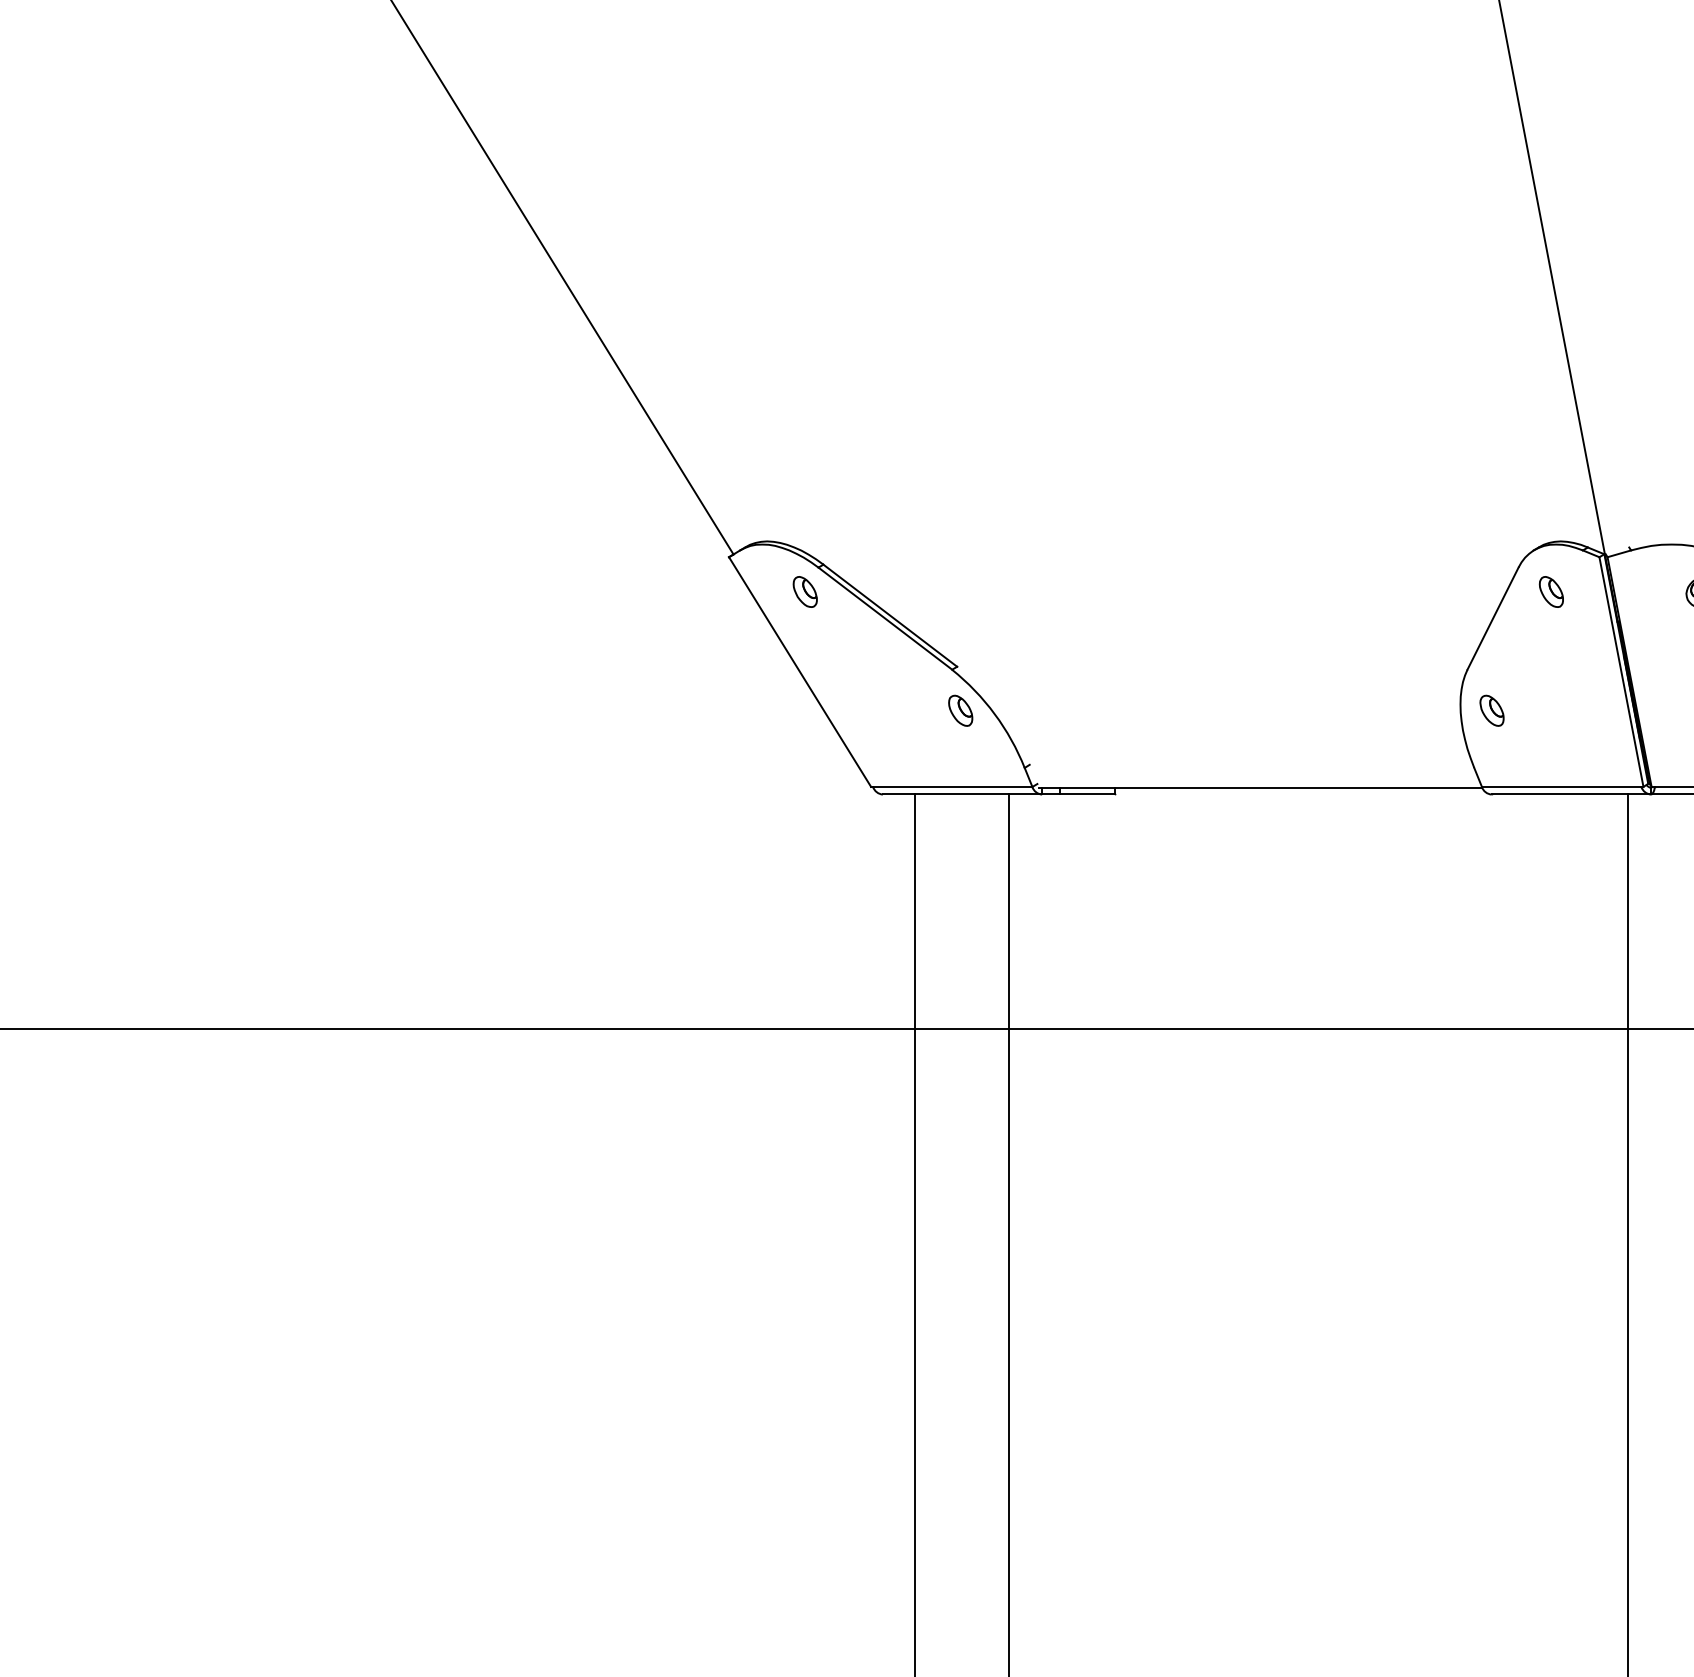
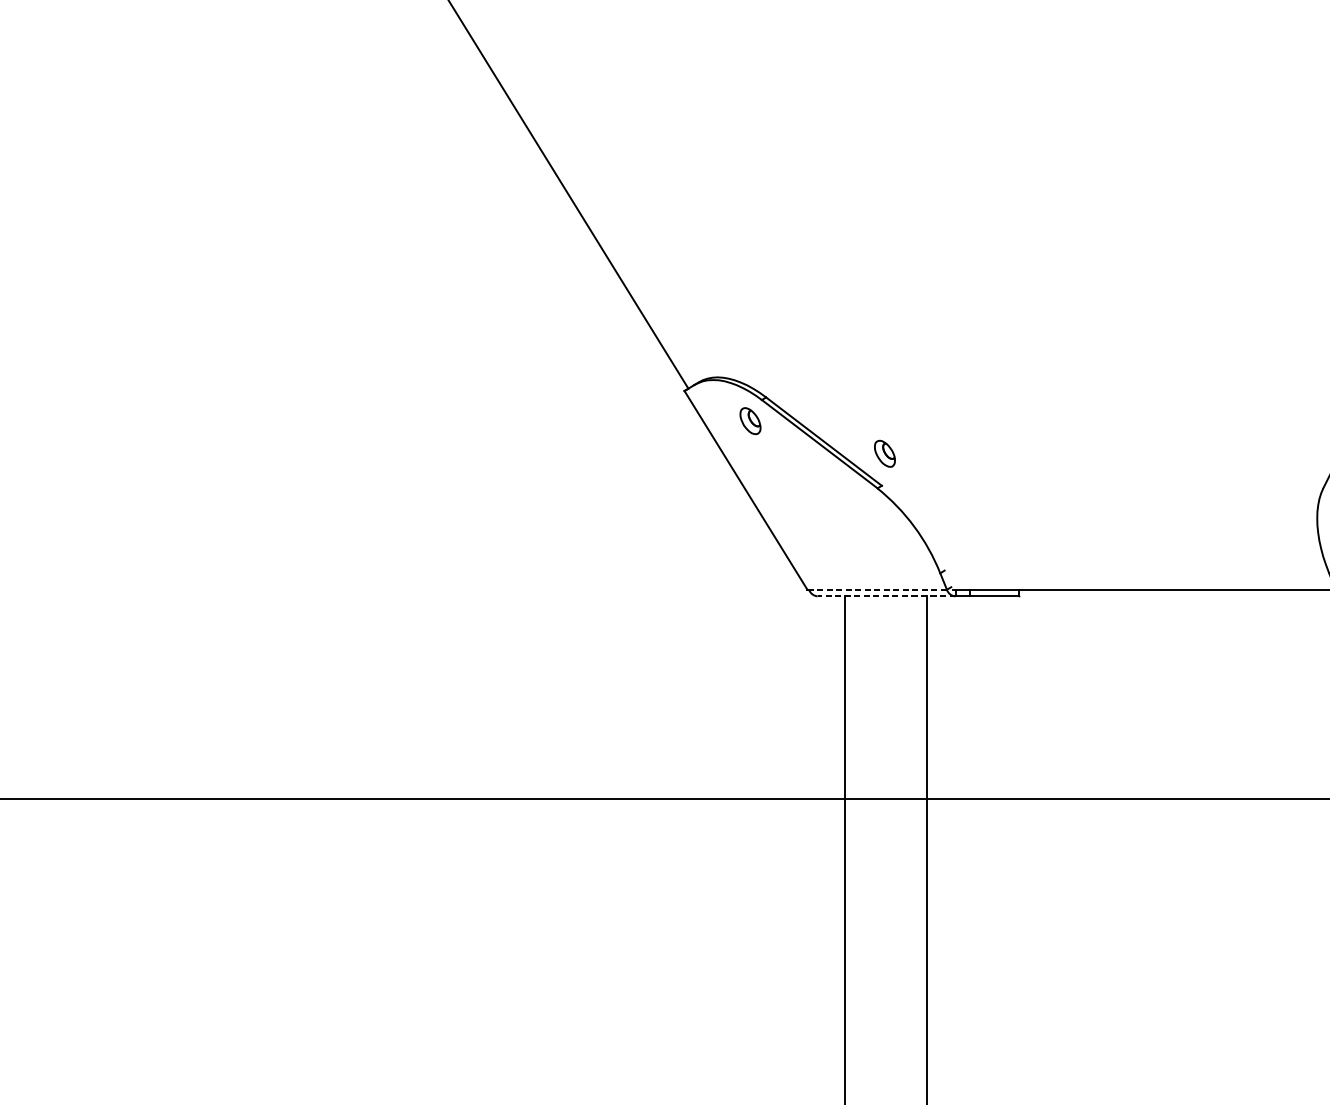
part: (960, 710) -> (884, 453), moved
line: (952, 786) -> (877, 589), solid -> dashed
line: (962, 794) -> (886, 596), solid -> dashed

